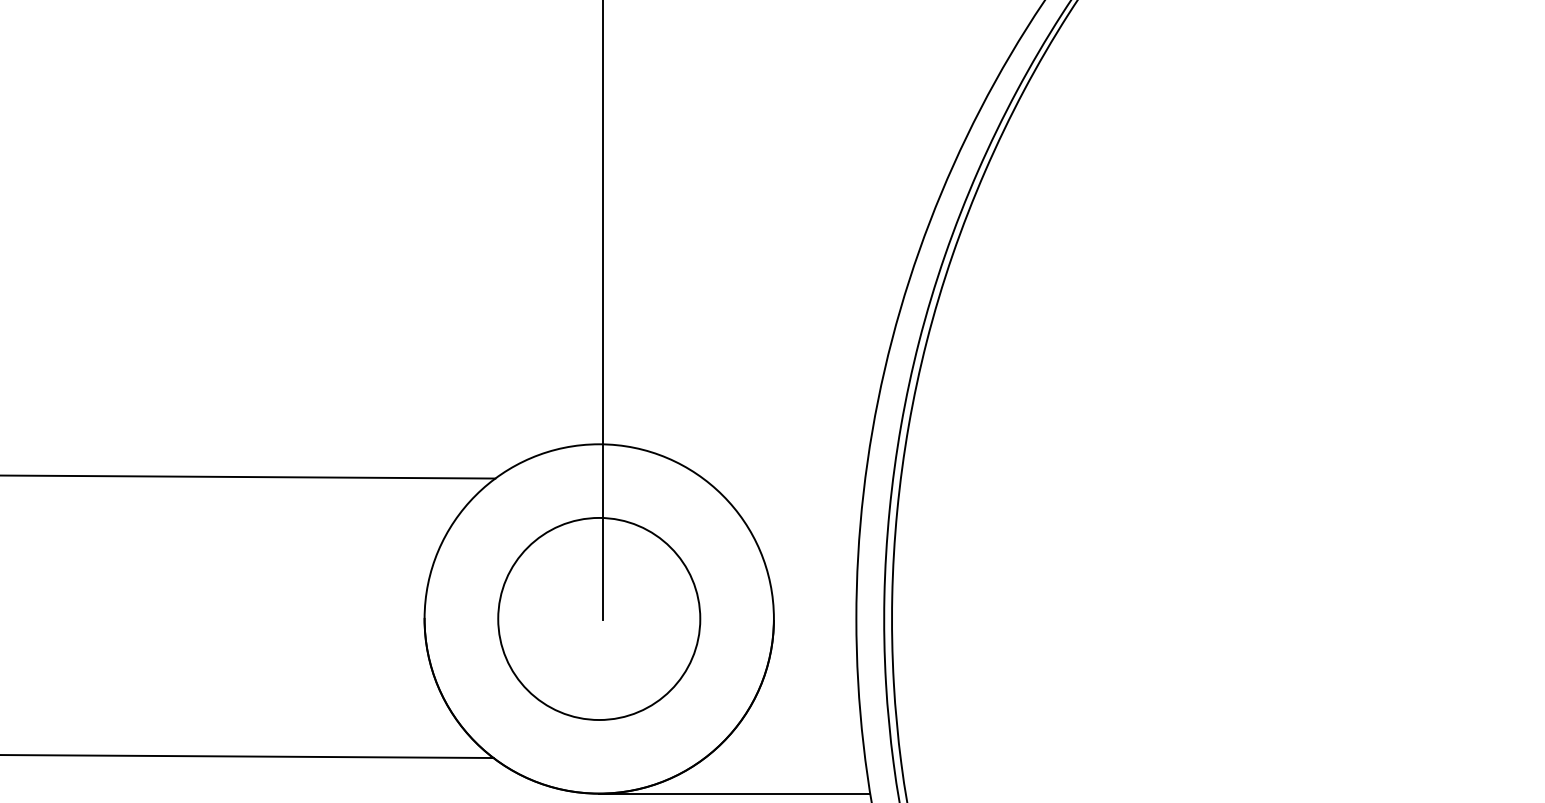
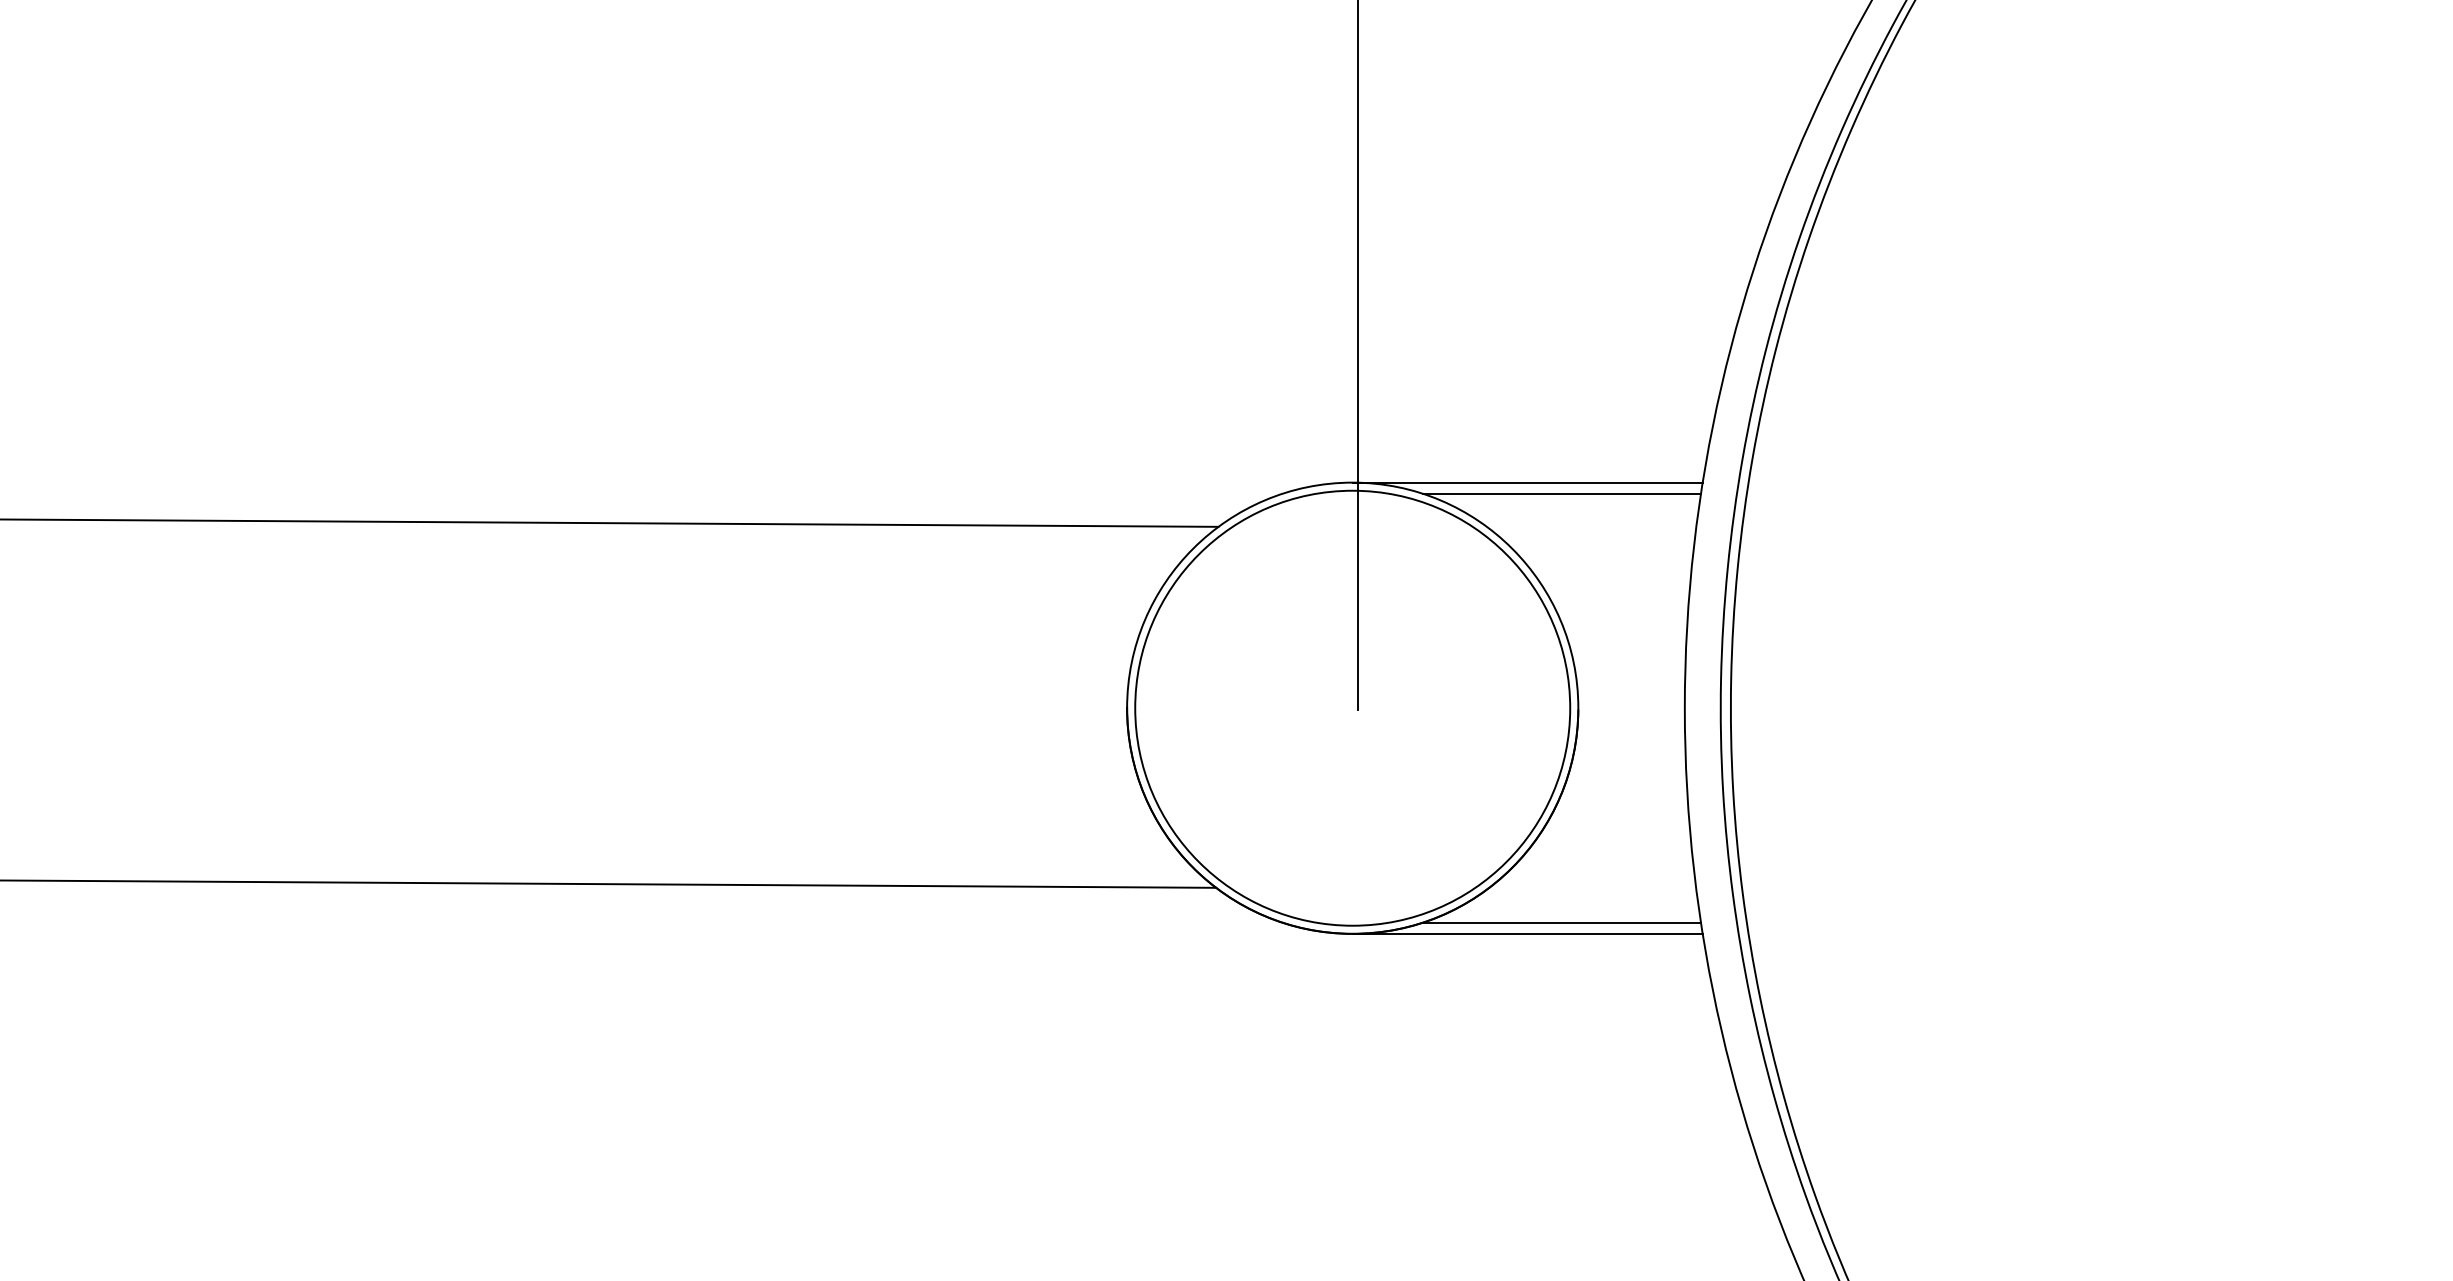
line: (734, 444) -> (1527, 482), added
line: (760, 452) -> (1561, 493), added
circle: (599, 618) -> (1352, 707), size x1.67
line: (760, 784) -> (1561, 922), added

